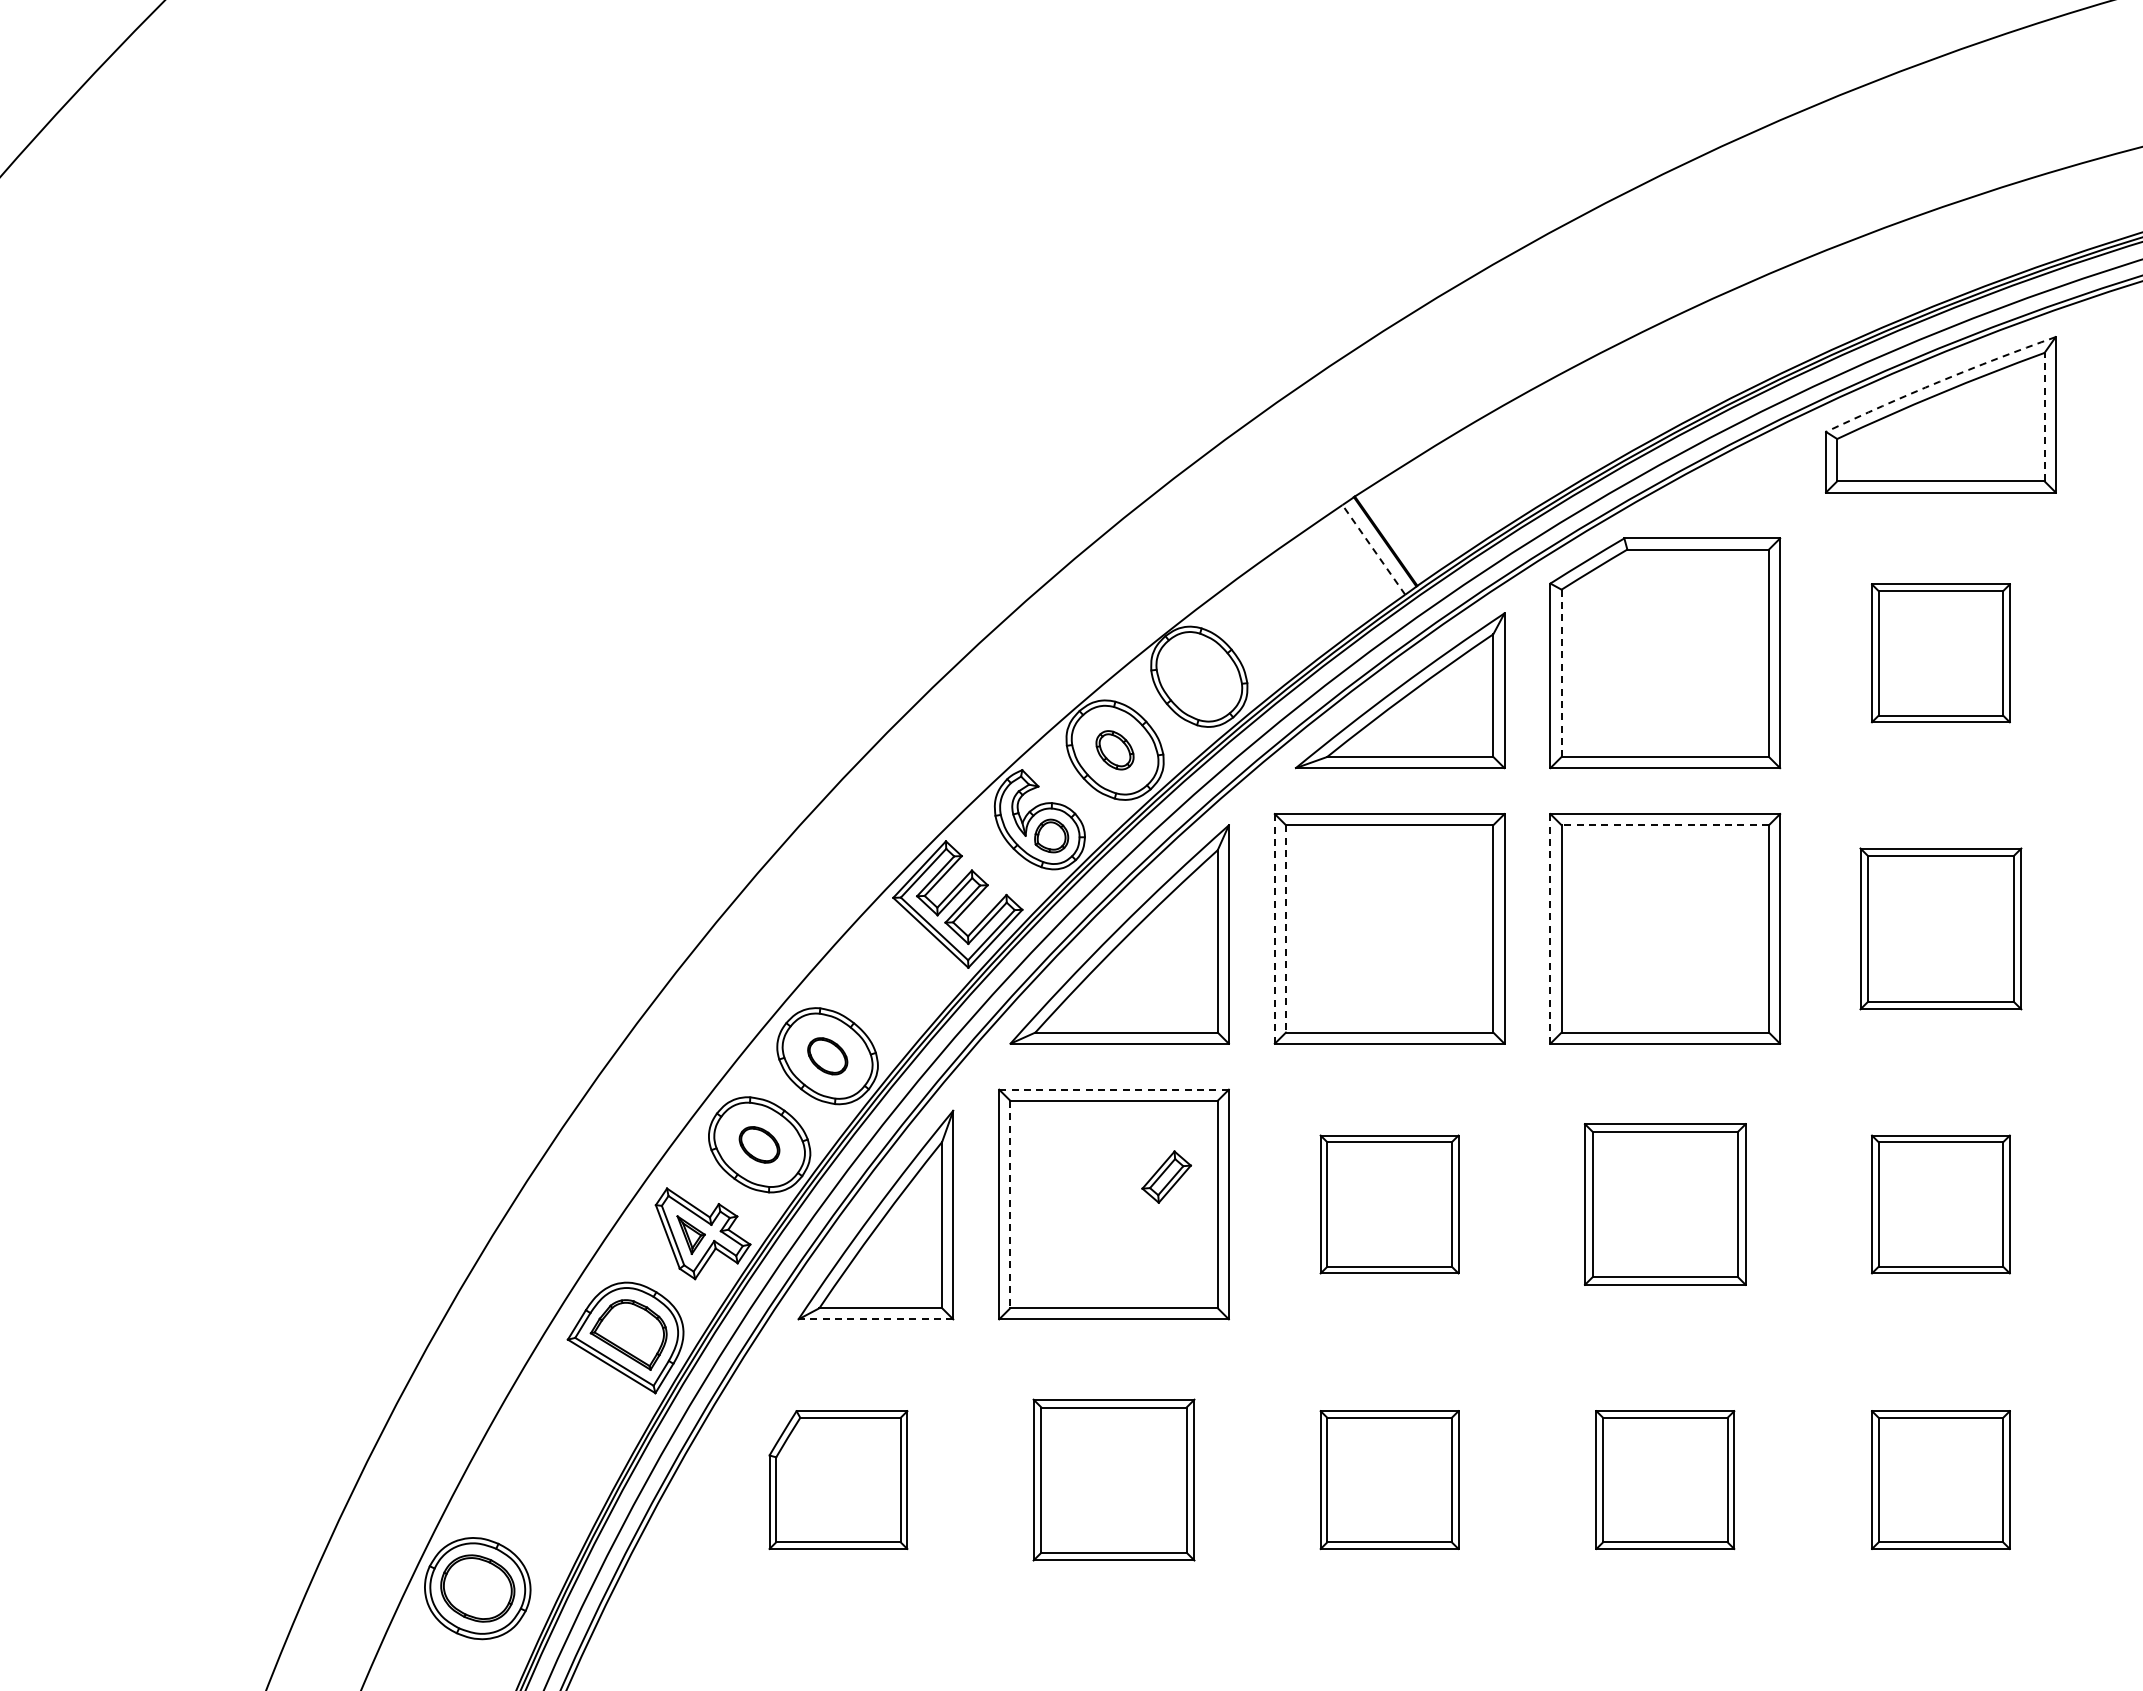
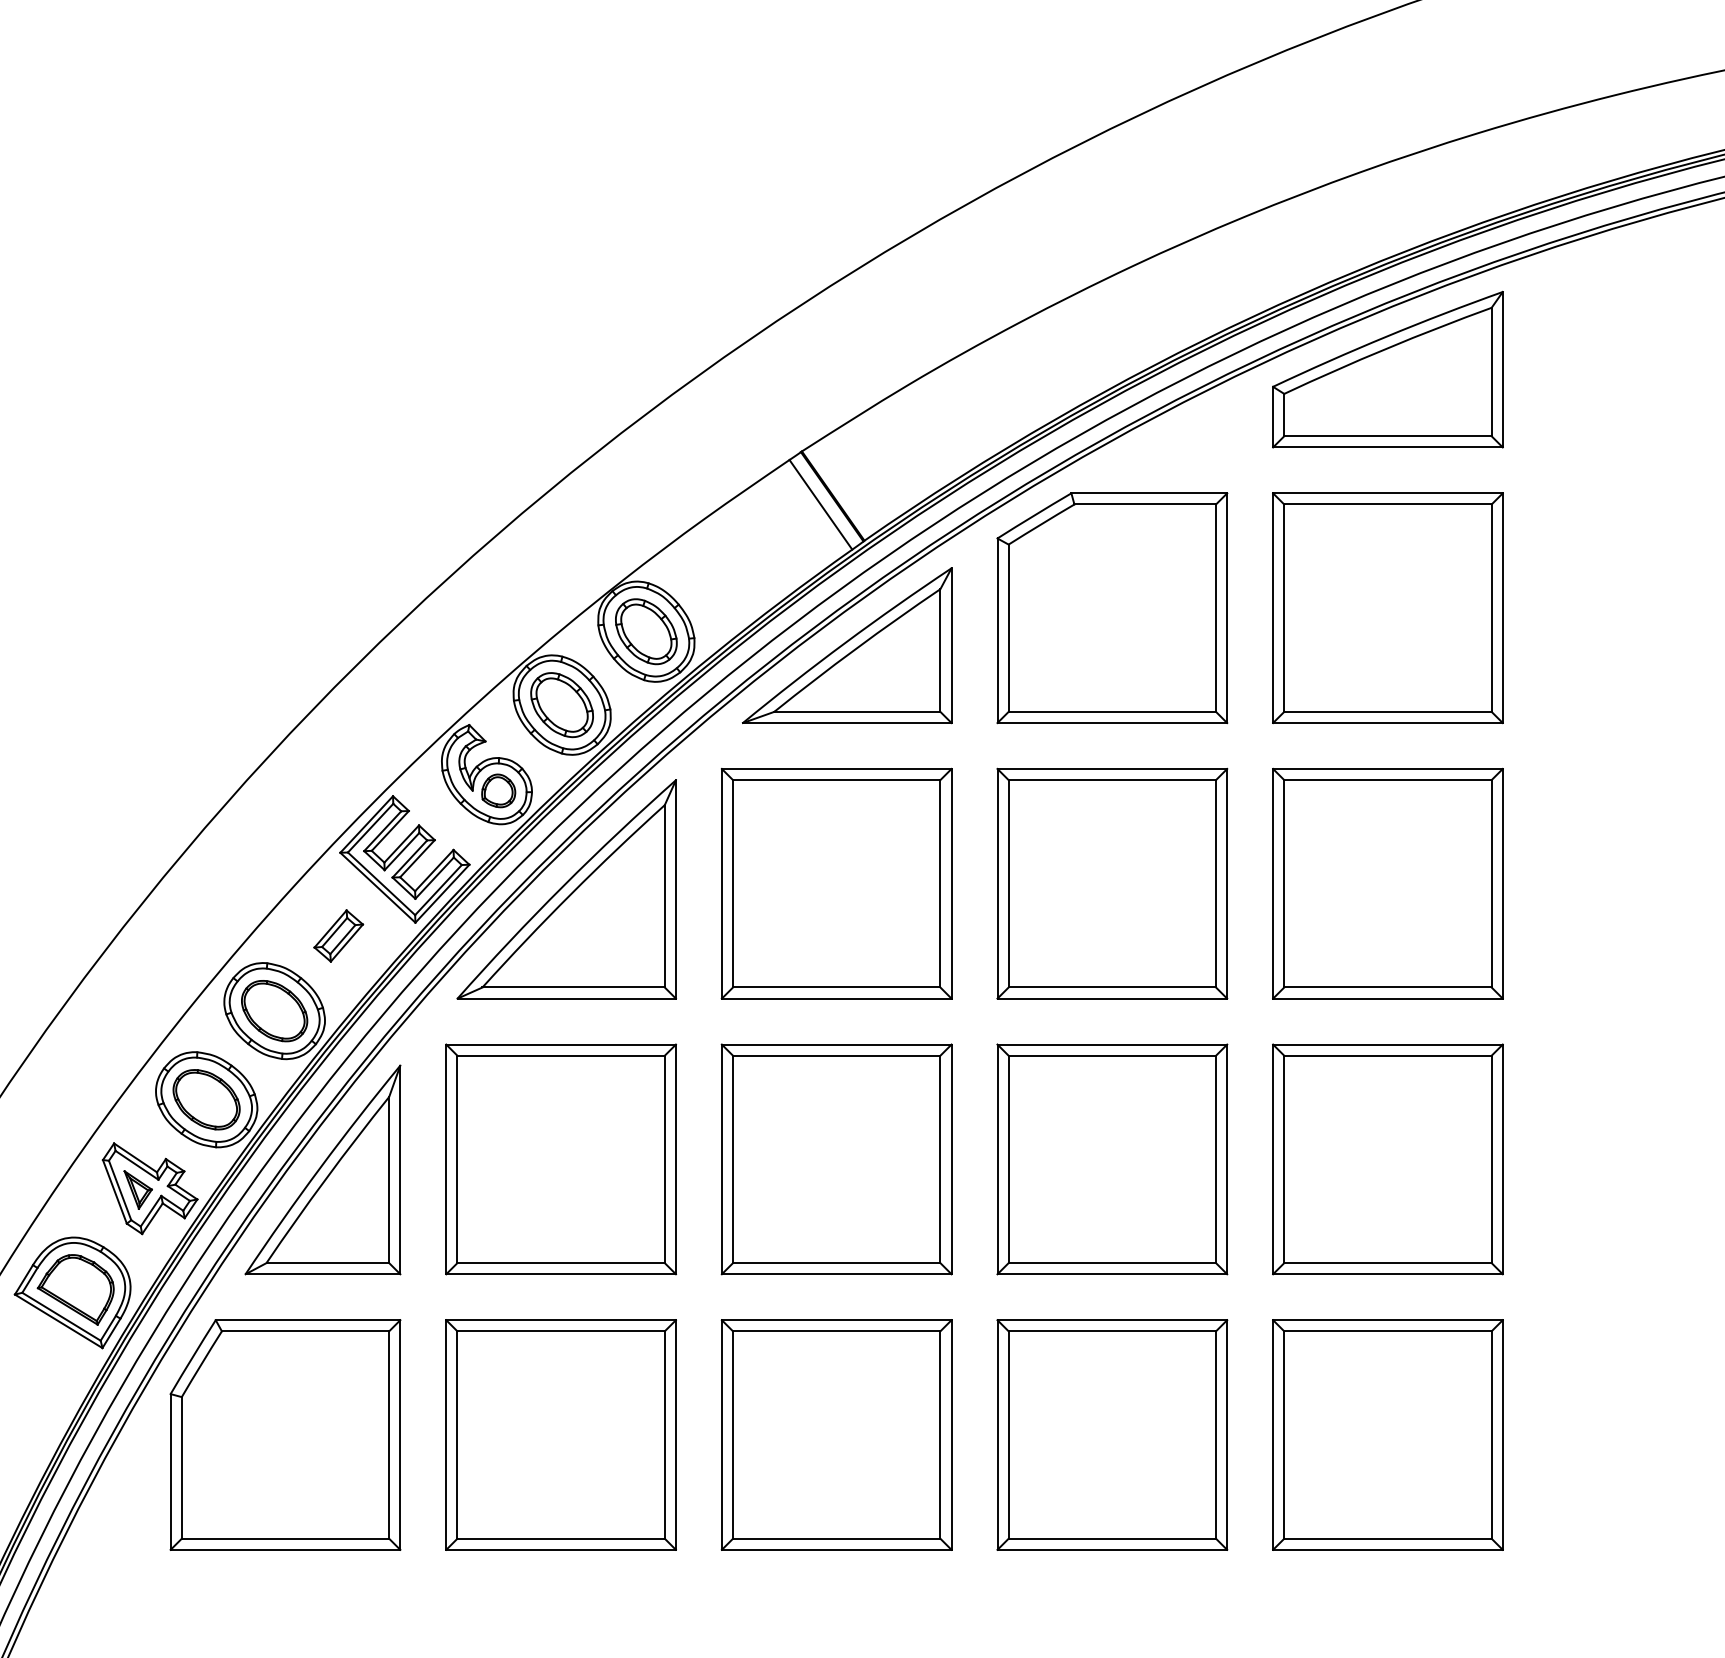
arc: (1939, 381) -> (1386, 336), dashed -> solid
line: (2044, 416) -> (1491, 371), dashed -> solid
line: (1373, 549) -> (820, 504), dashed -> solid
part: (1940, 653) -> (1387, 608), size x1.67
line: (1561, 673) -> (1008, 628), dashed -> solid
part: (1199, 676) -> (646, 631), added
part: (1114, 750) -> (561, 705), size x1.67
line: (1665, 825) -> (1112, 780), dashed -> solid
line: (1274, 928) -> (721, 883), dashed -> solid
line: (1285, 928) -> (732, 883), dashed -> solid
line: (1550, 928) -> (997, 883), dashed -> solid
part: (1940, 928) -> (1387, 883), size x1.43
part: (827, 1056) -> (274, 1011), size x1.67
line: (1114, 1089) -> (561, 1044), dashed -> solid
part: (759, 1144) -> (206, 1099), size x1.67
part: (1166, 1176) -> (338, 935), moved
line: (1010, 1204) -> (457, 1159), dashed -> solid
part: (1389, 1204) -> (836, 1159), size x1.67
part: (1665, 1204) -> (1112, 1159), size x1.43
part: (1940, 1204) -> (1387, 1159), size x1.67
line: (875, 1319) -> (322, 1274), dashed -> solid
part: (838, 1479) -> (285, 1434), size x1.67
part: (1113, 1479) -> (560, 1434), size x1.43
part: (1389, 1479) -> (836, 1434), size x1.67
part: (1665, 1479) -> (1112, 1434), size x1.67
part: (1940, 1479) -> (1387, 1434), size x1.67

